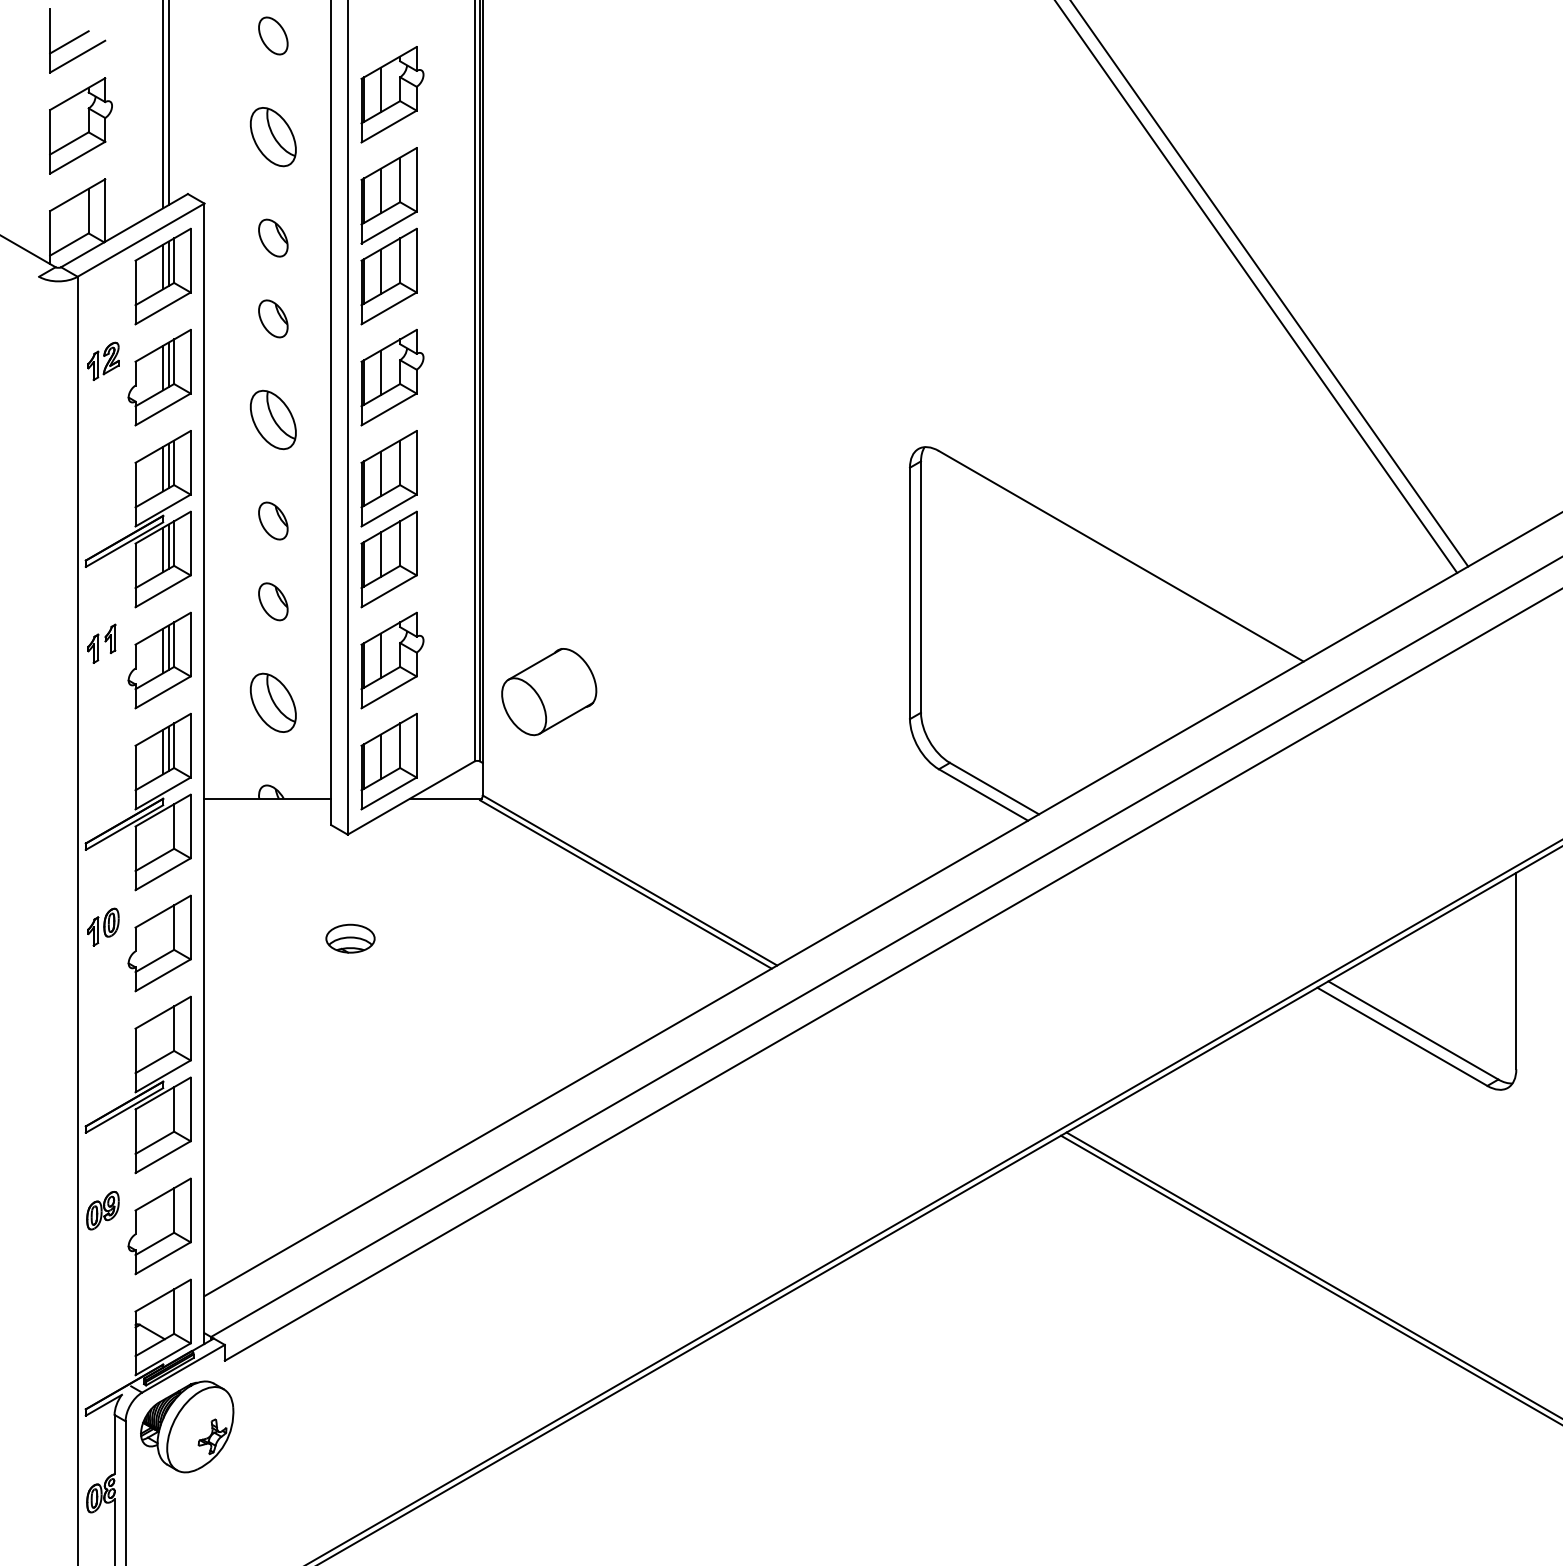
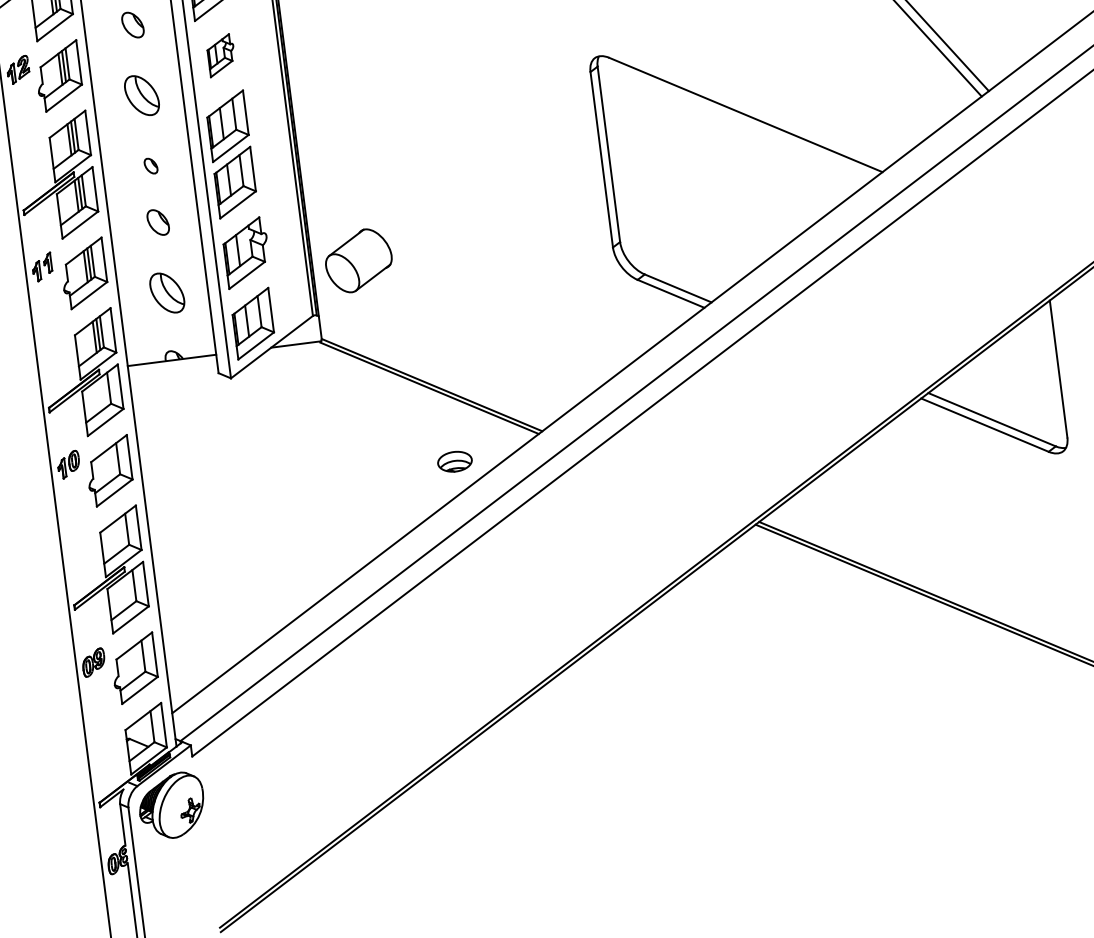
part: (392, 377) -> (221, 55), size x0.6
part: (273, 520) -> (151, 165), size x0.6
part: (350, 938) -> (454, 461), moved

